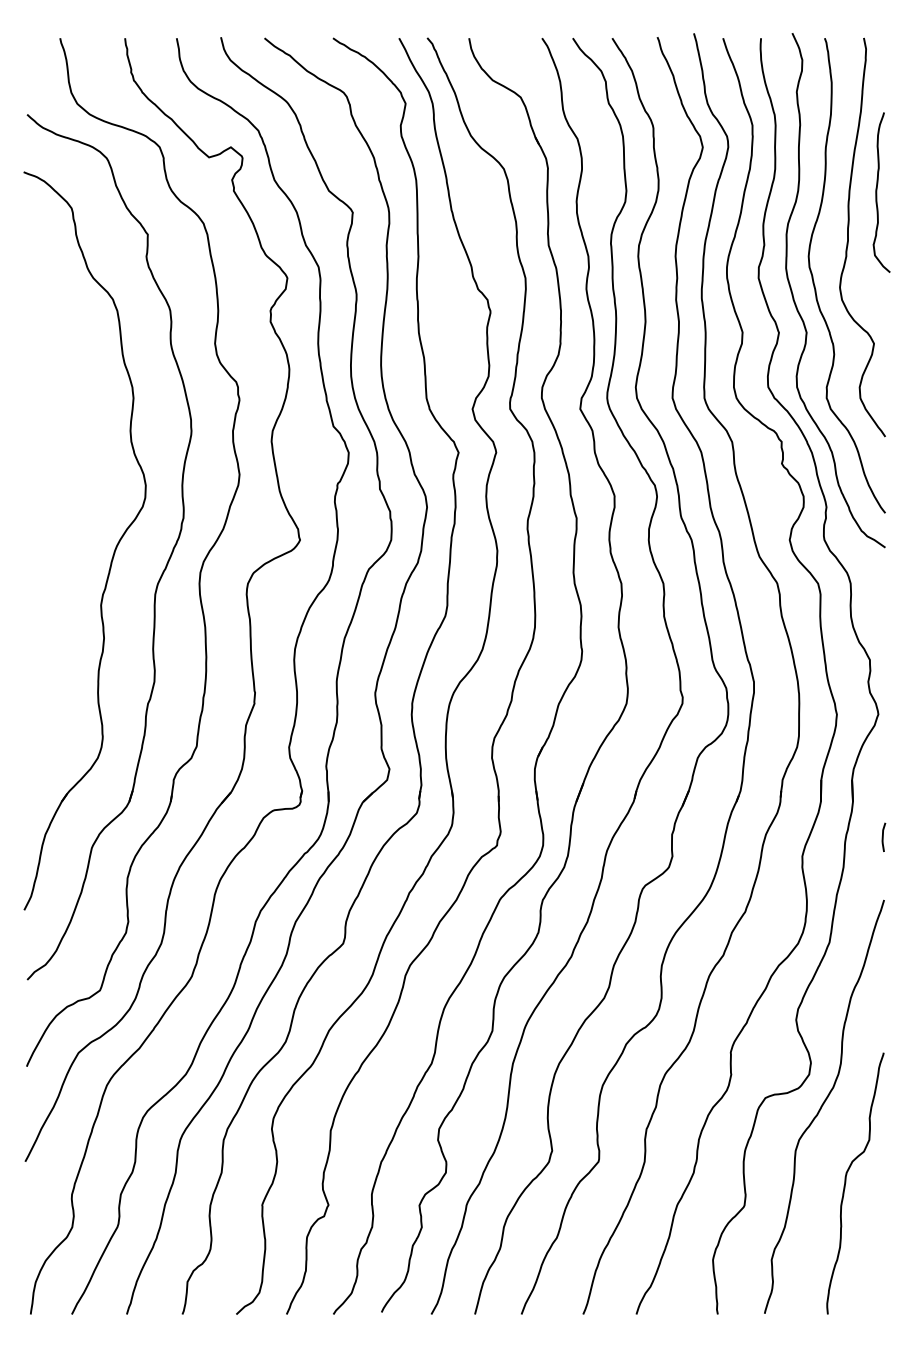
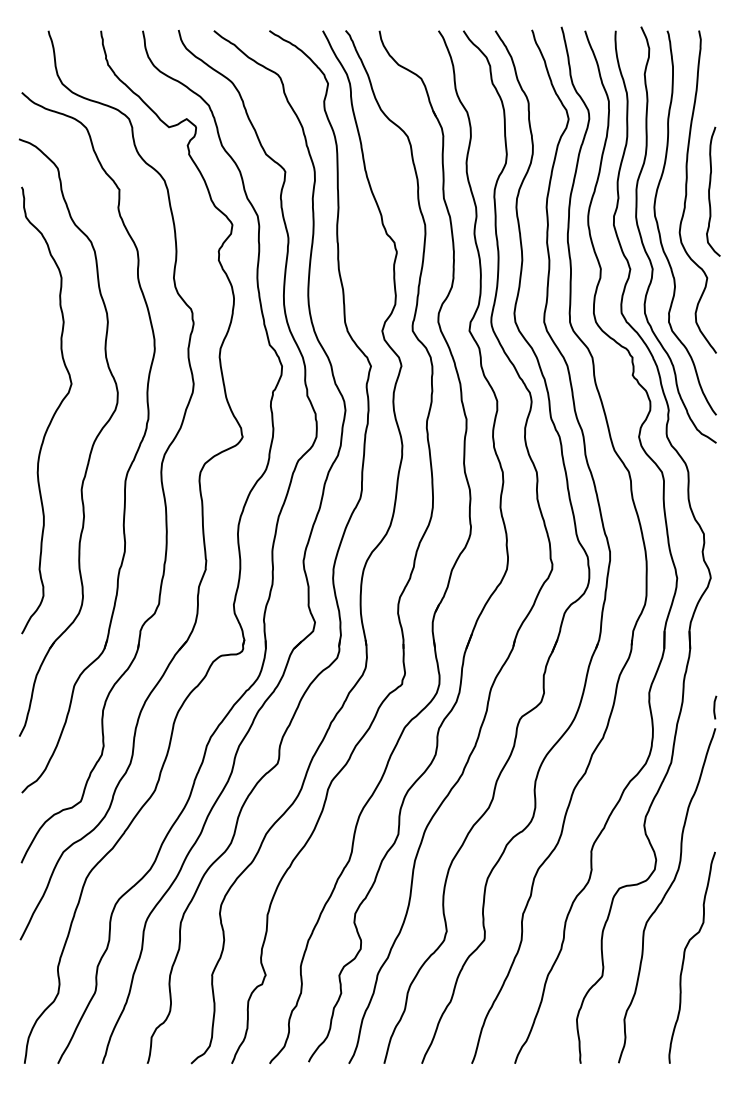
curve: (878, 189) -> (710, 189), moved
curve: (66, 511) -> (53, 413), added
line: (884, 837) -> (715, 707), moved

